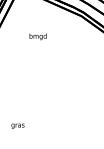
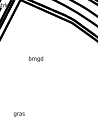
text: (38, 36) -> (36, 58), moved

